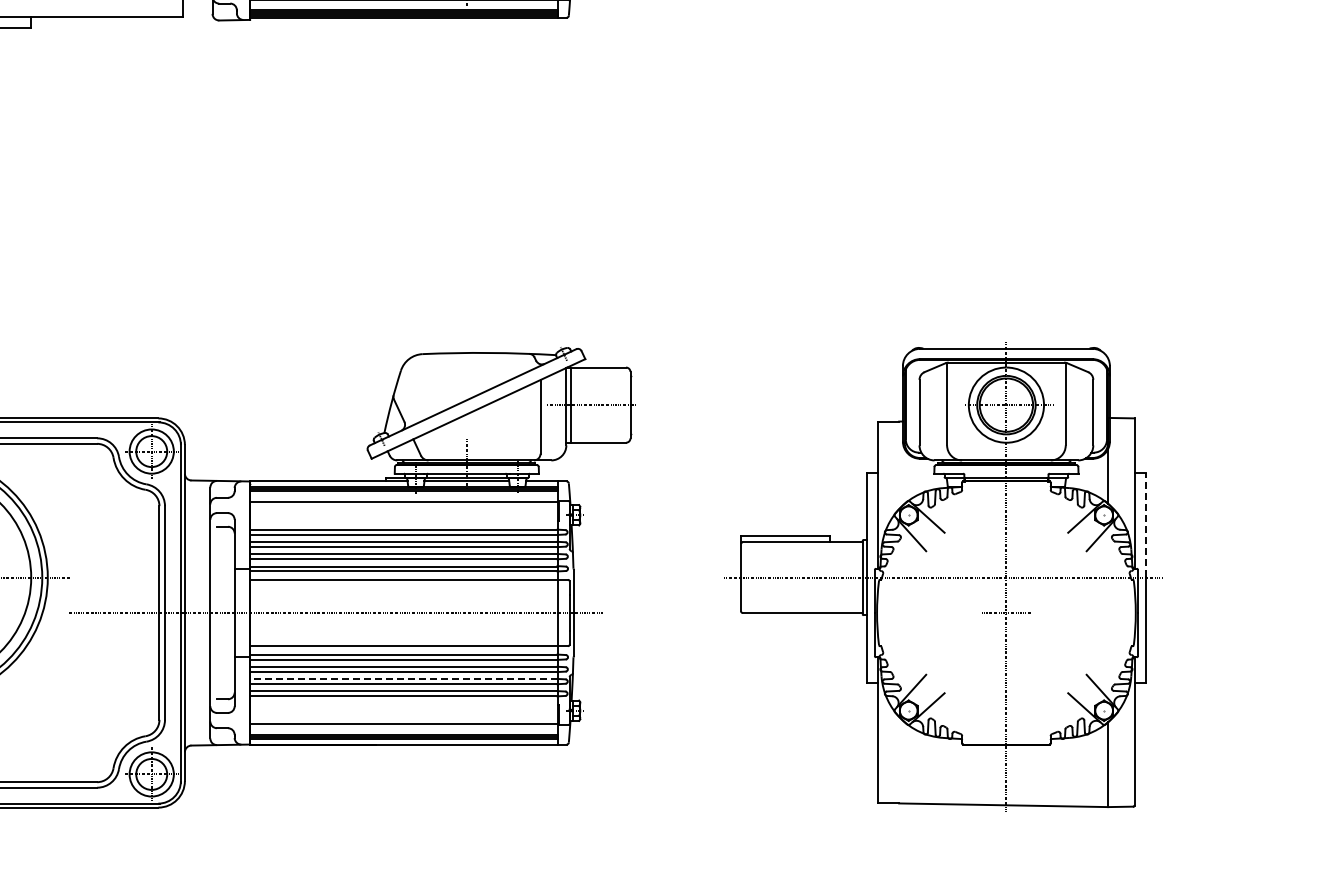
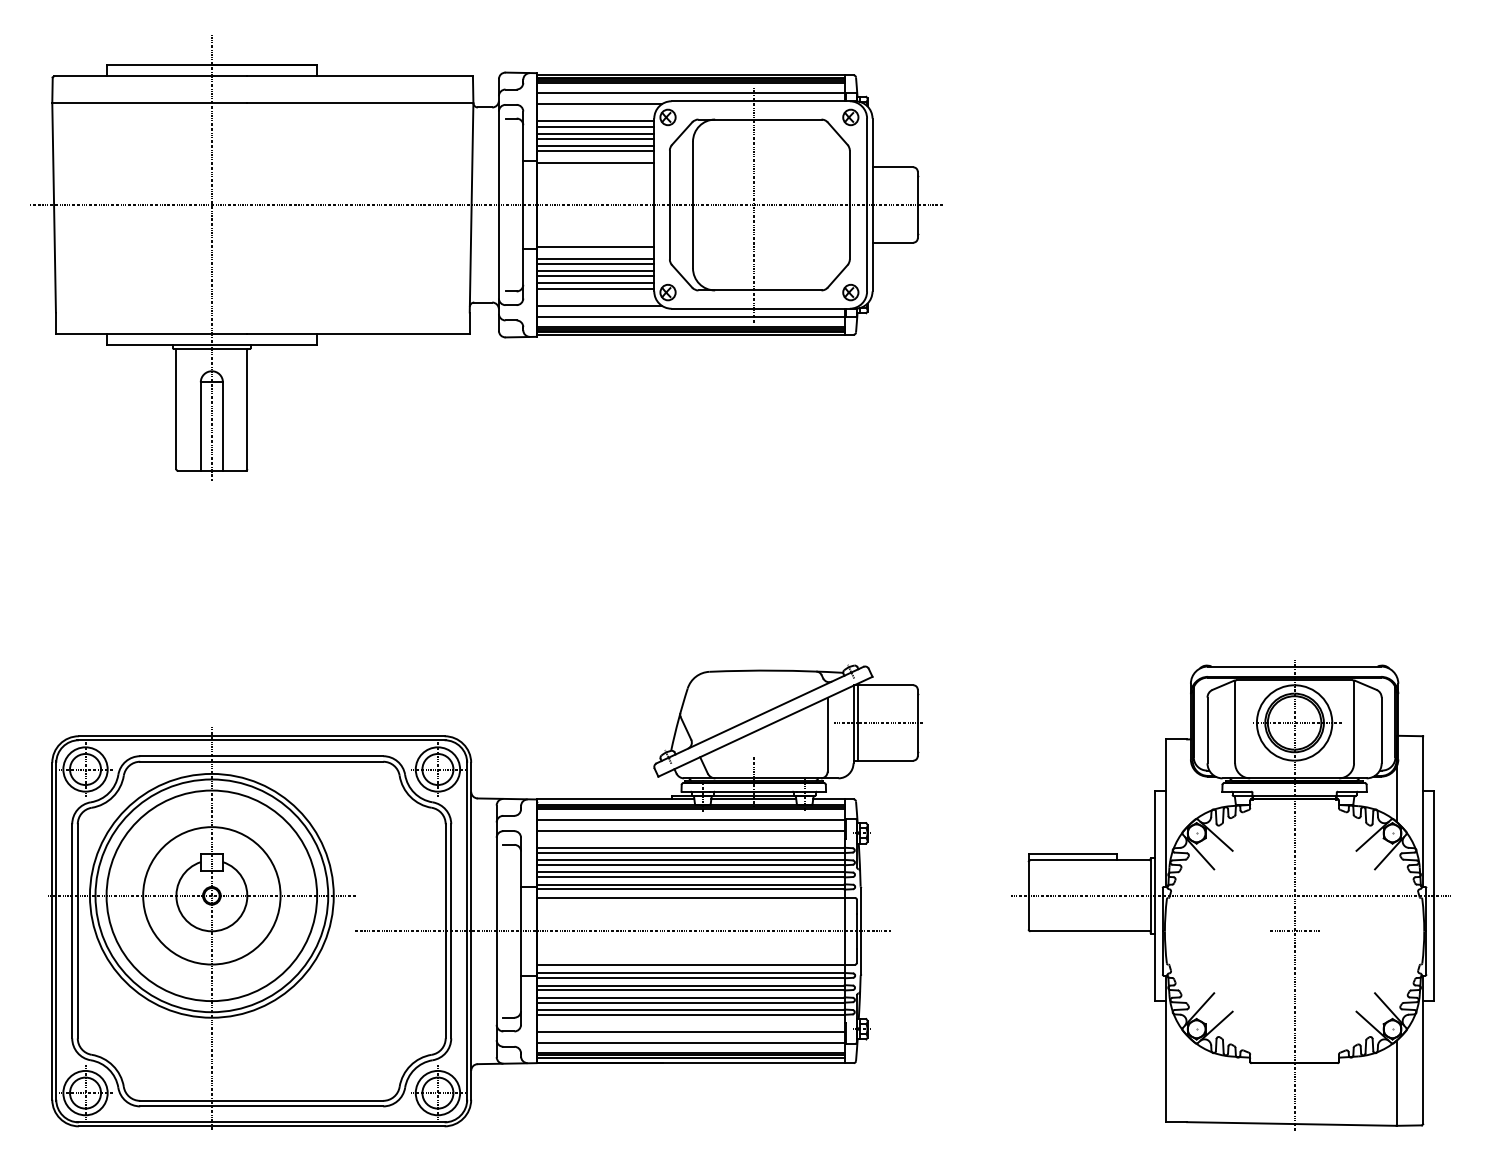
line: (403, 512) -> (690, 830), added
line: (1146, 524) -> (1434, 842), dashed -> solid
line: (403, 679) -> (690, 997), dashed -> solid
line: (403, 712) -> (690, 1031), added

